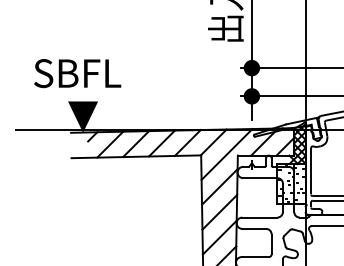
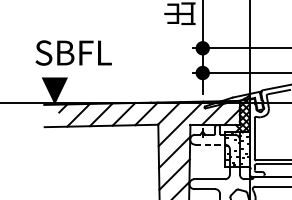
text: (77, 73) -> (73, 52), moved
line: (260, 178) -> (210, 144), solid -> dashed

